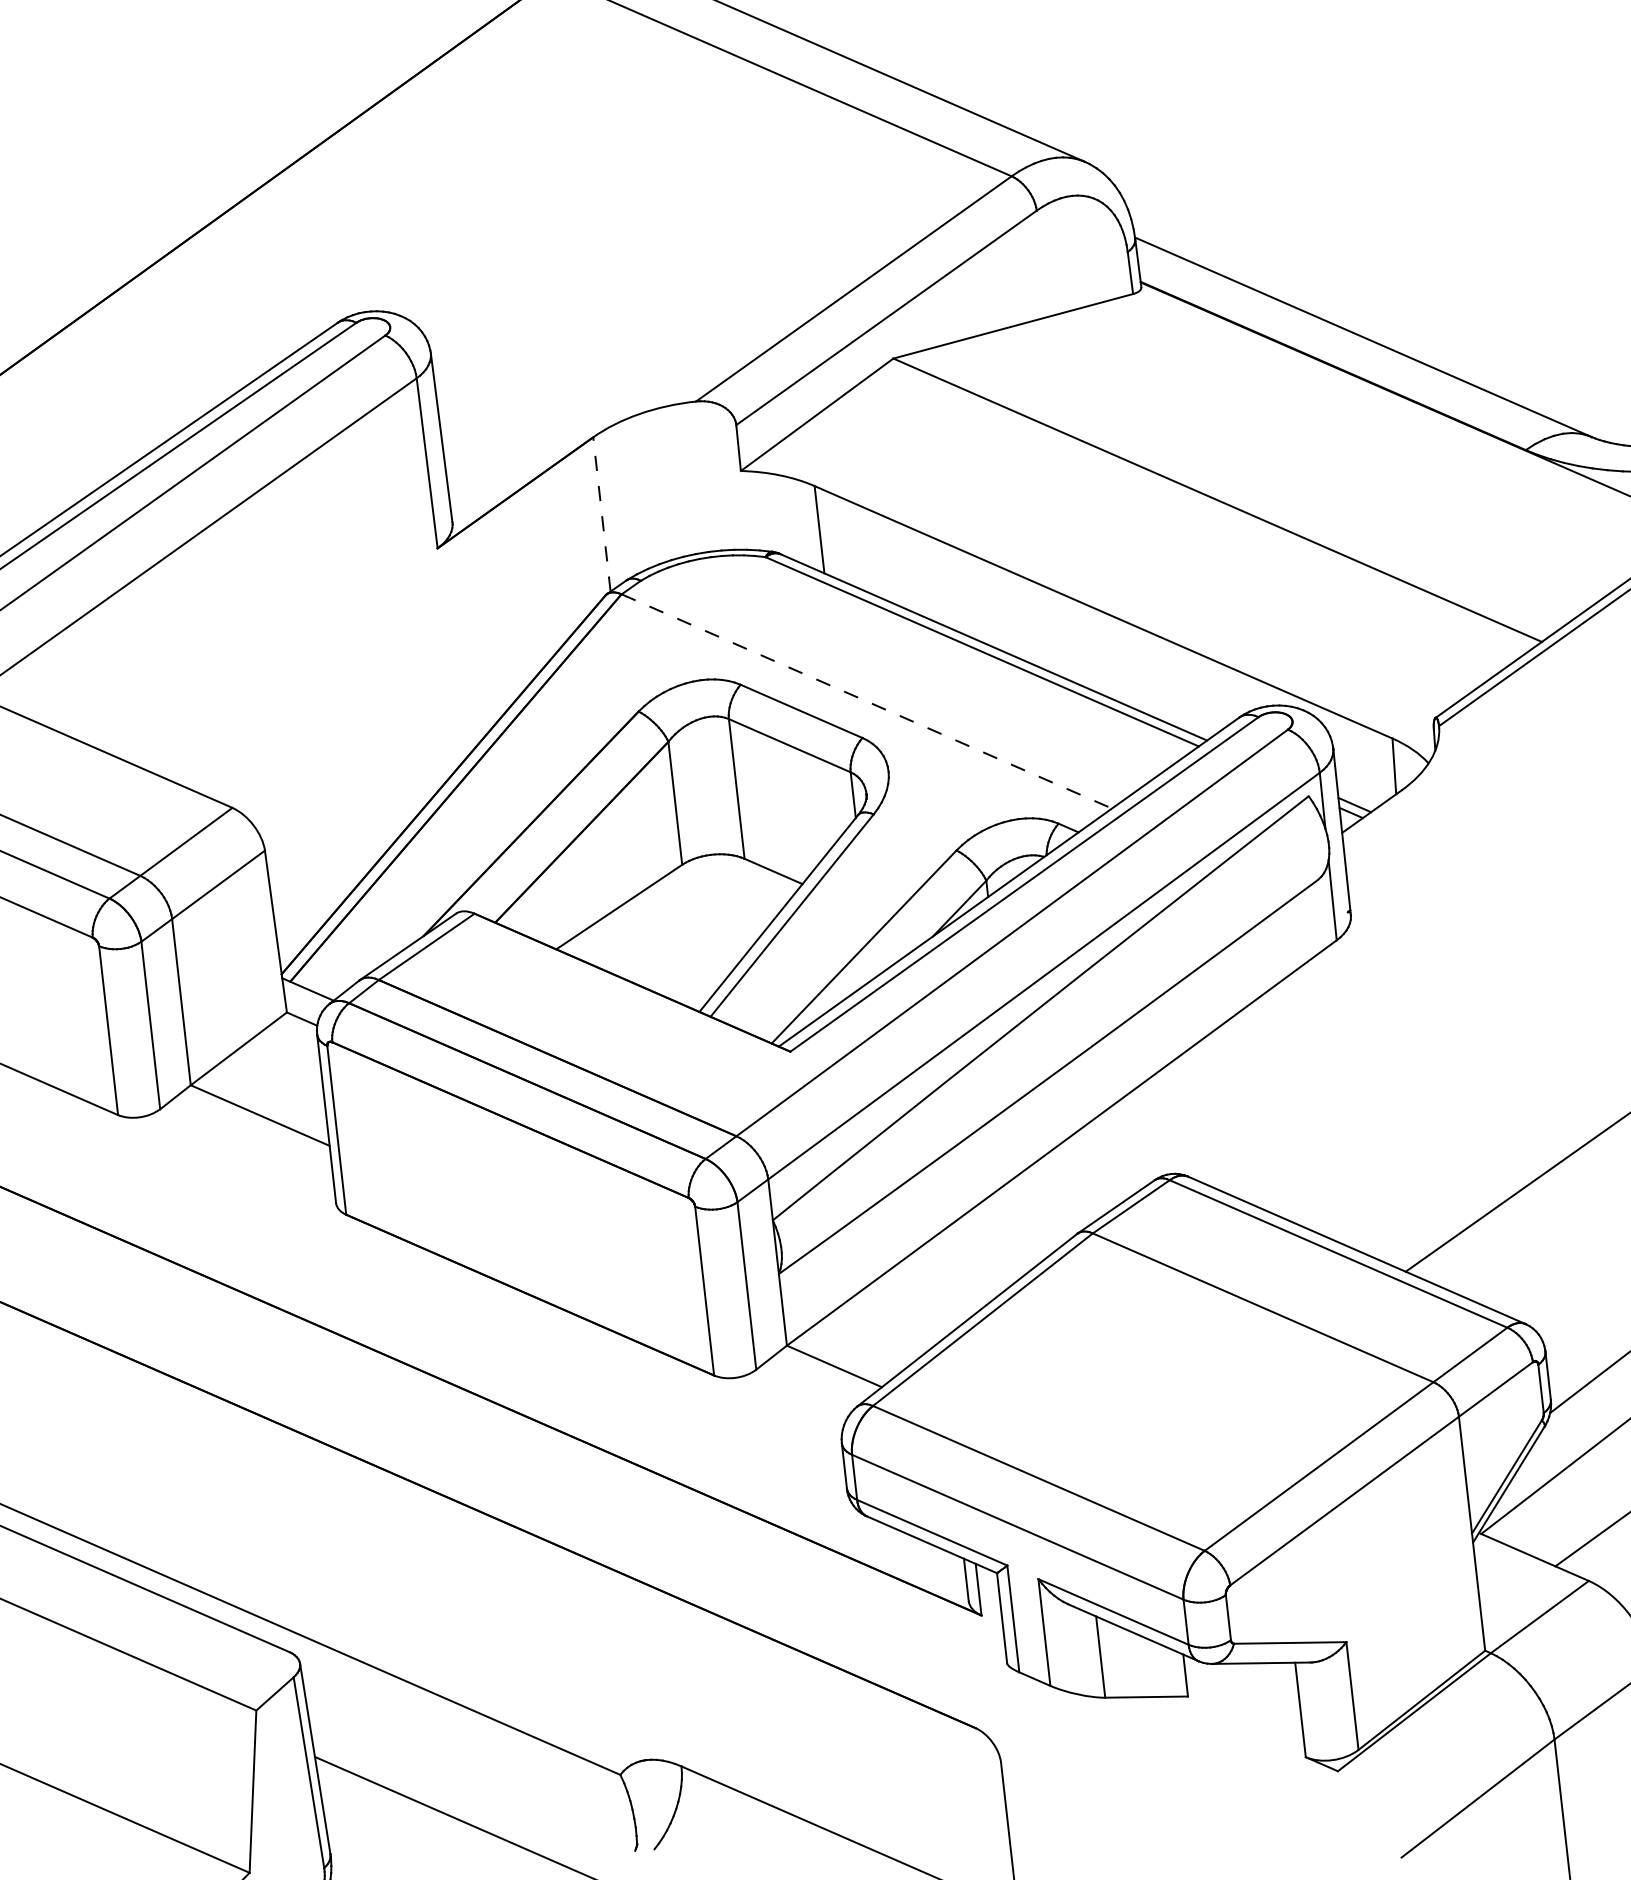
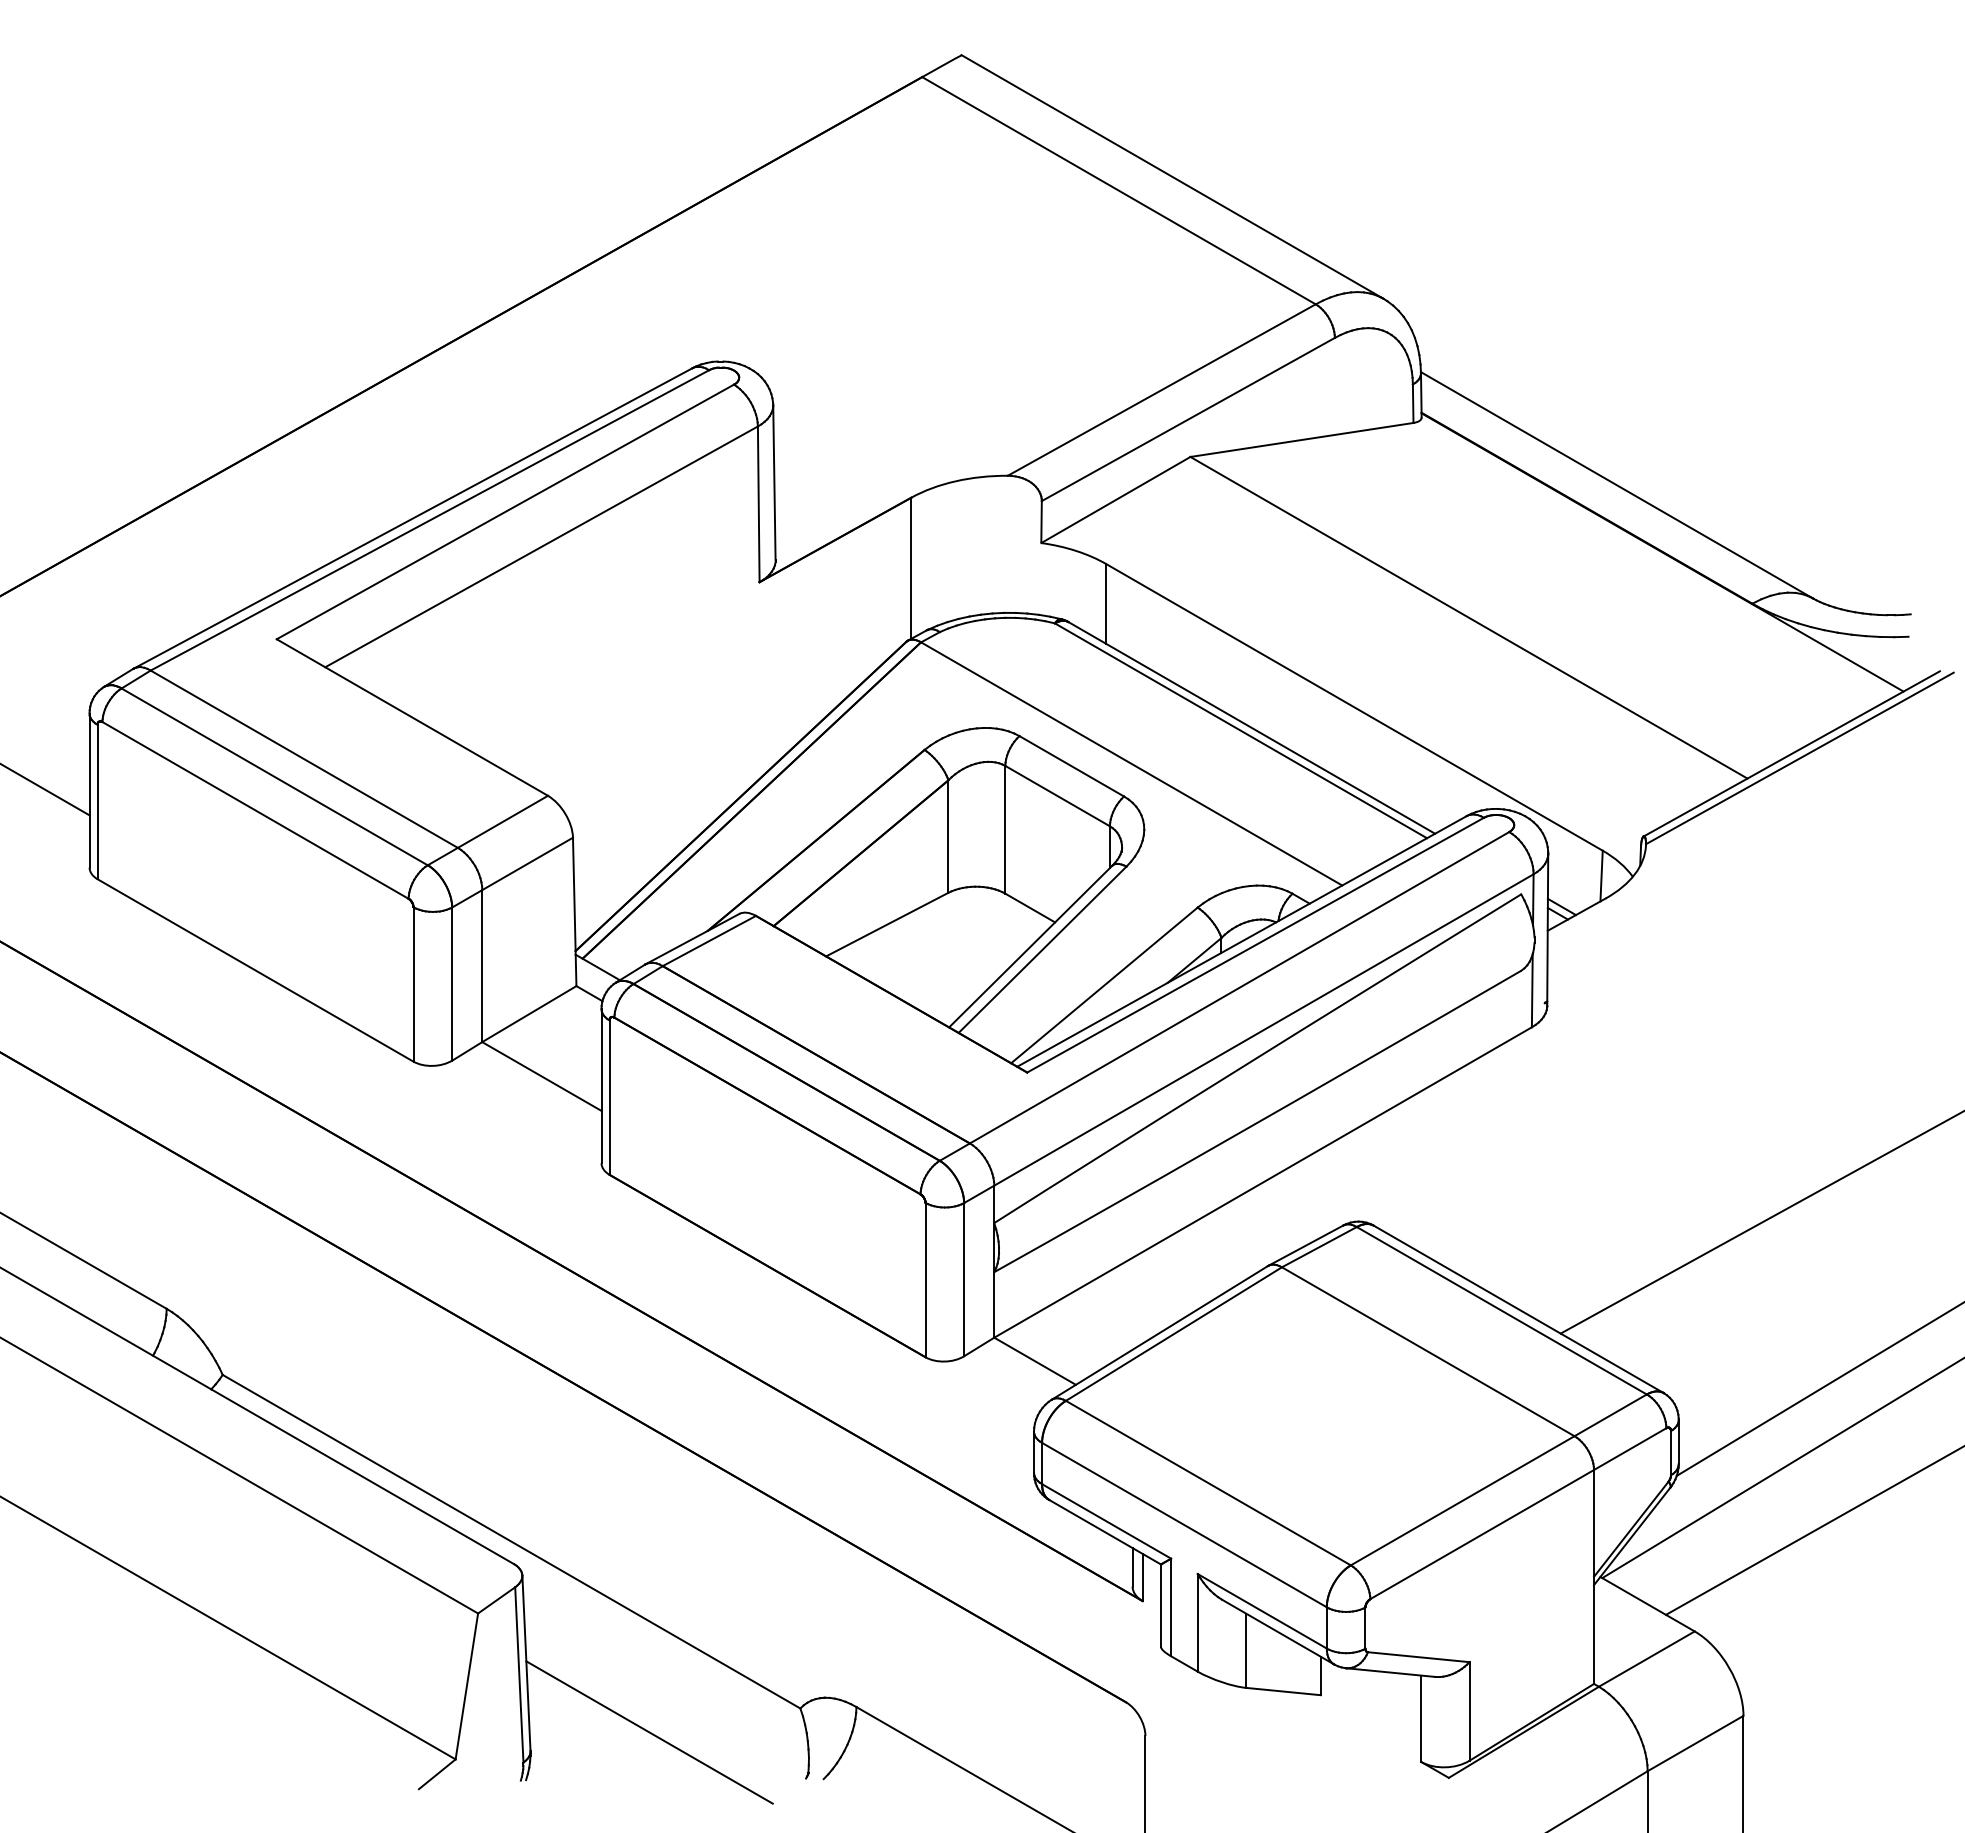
line: (602, 514) -> (911, 568), dashed -> solid
line: (867, 701) -> (1132, 764), dashed -> solid

